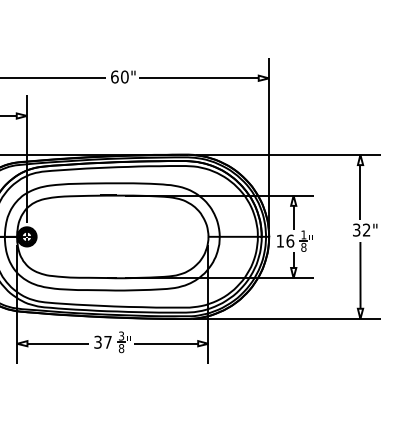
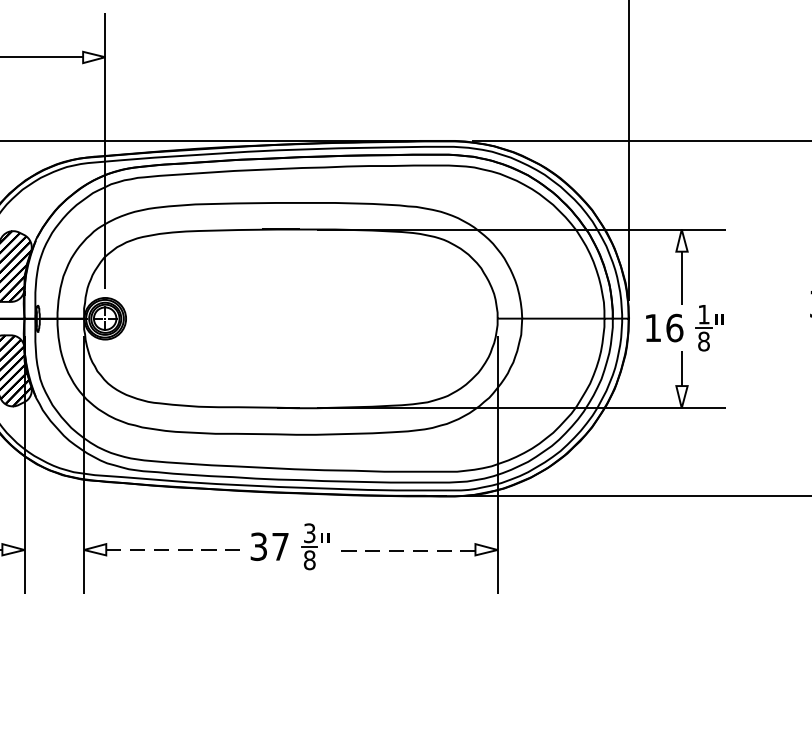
line: (58, 343) -> (173, 549), solid -> dashed
line: (165, 344) -> (404, 551), solid -> dashed

